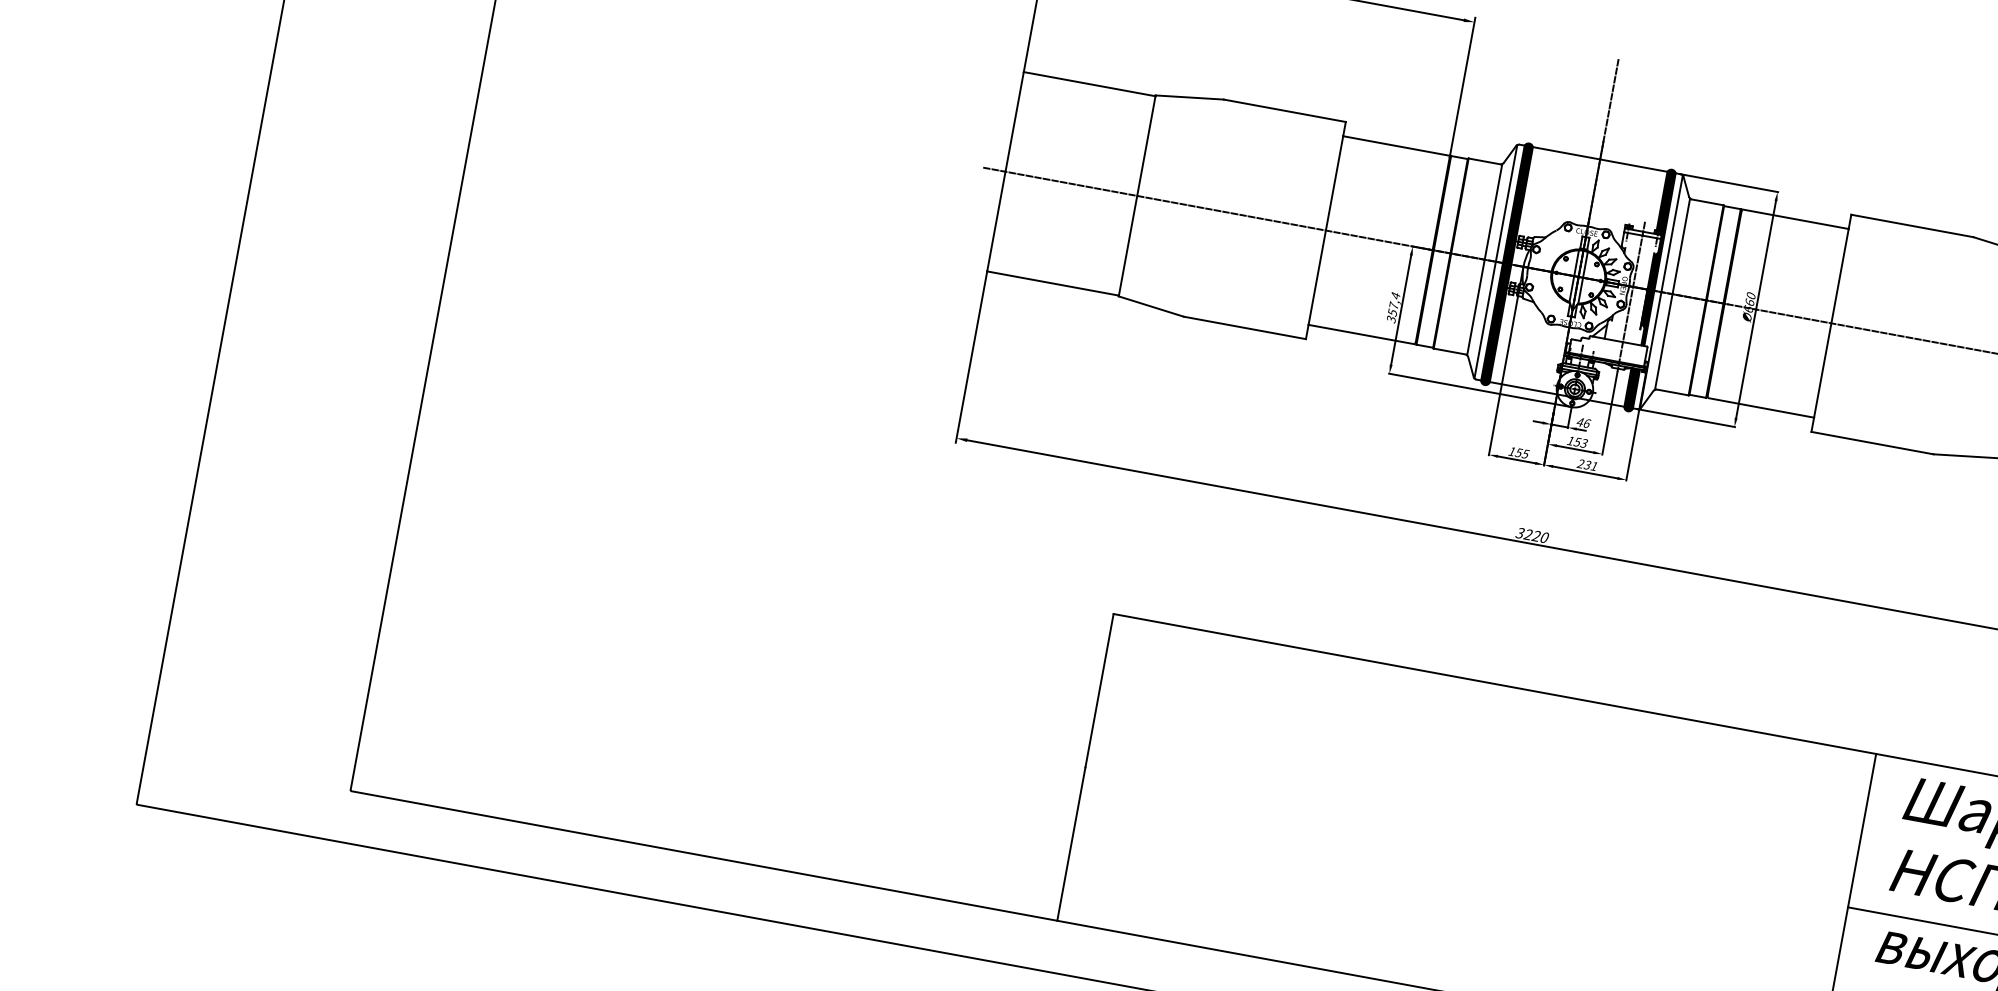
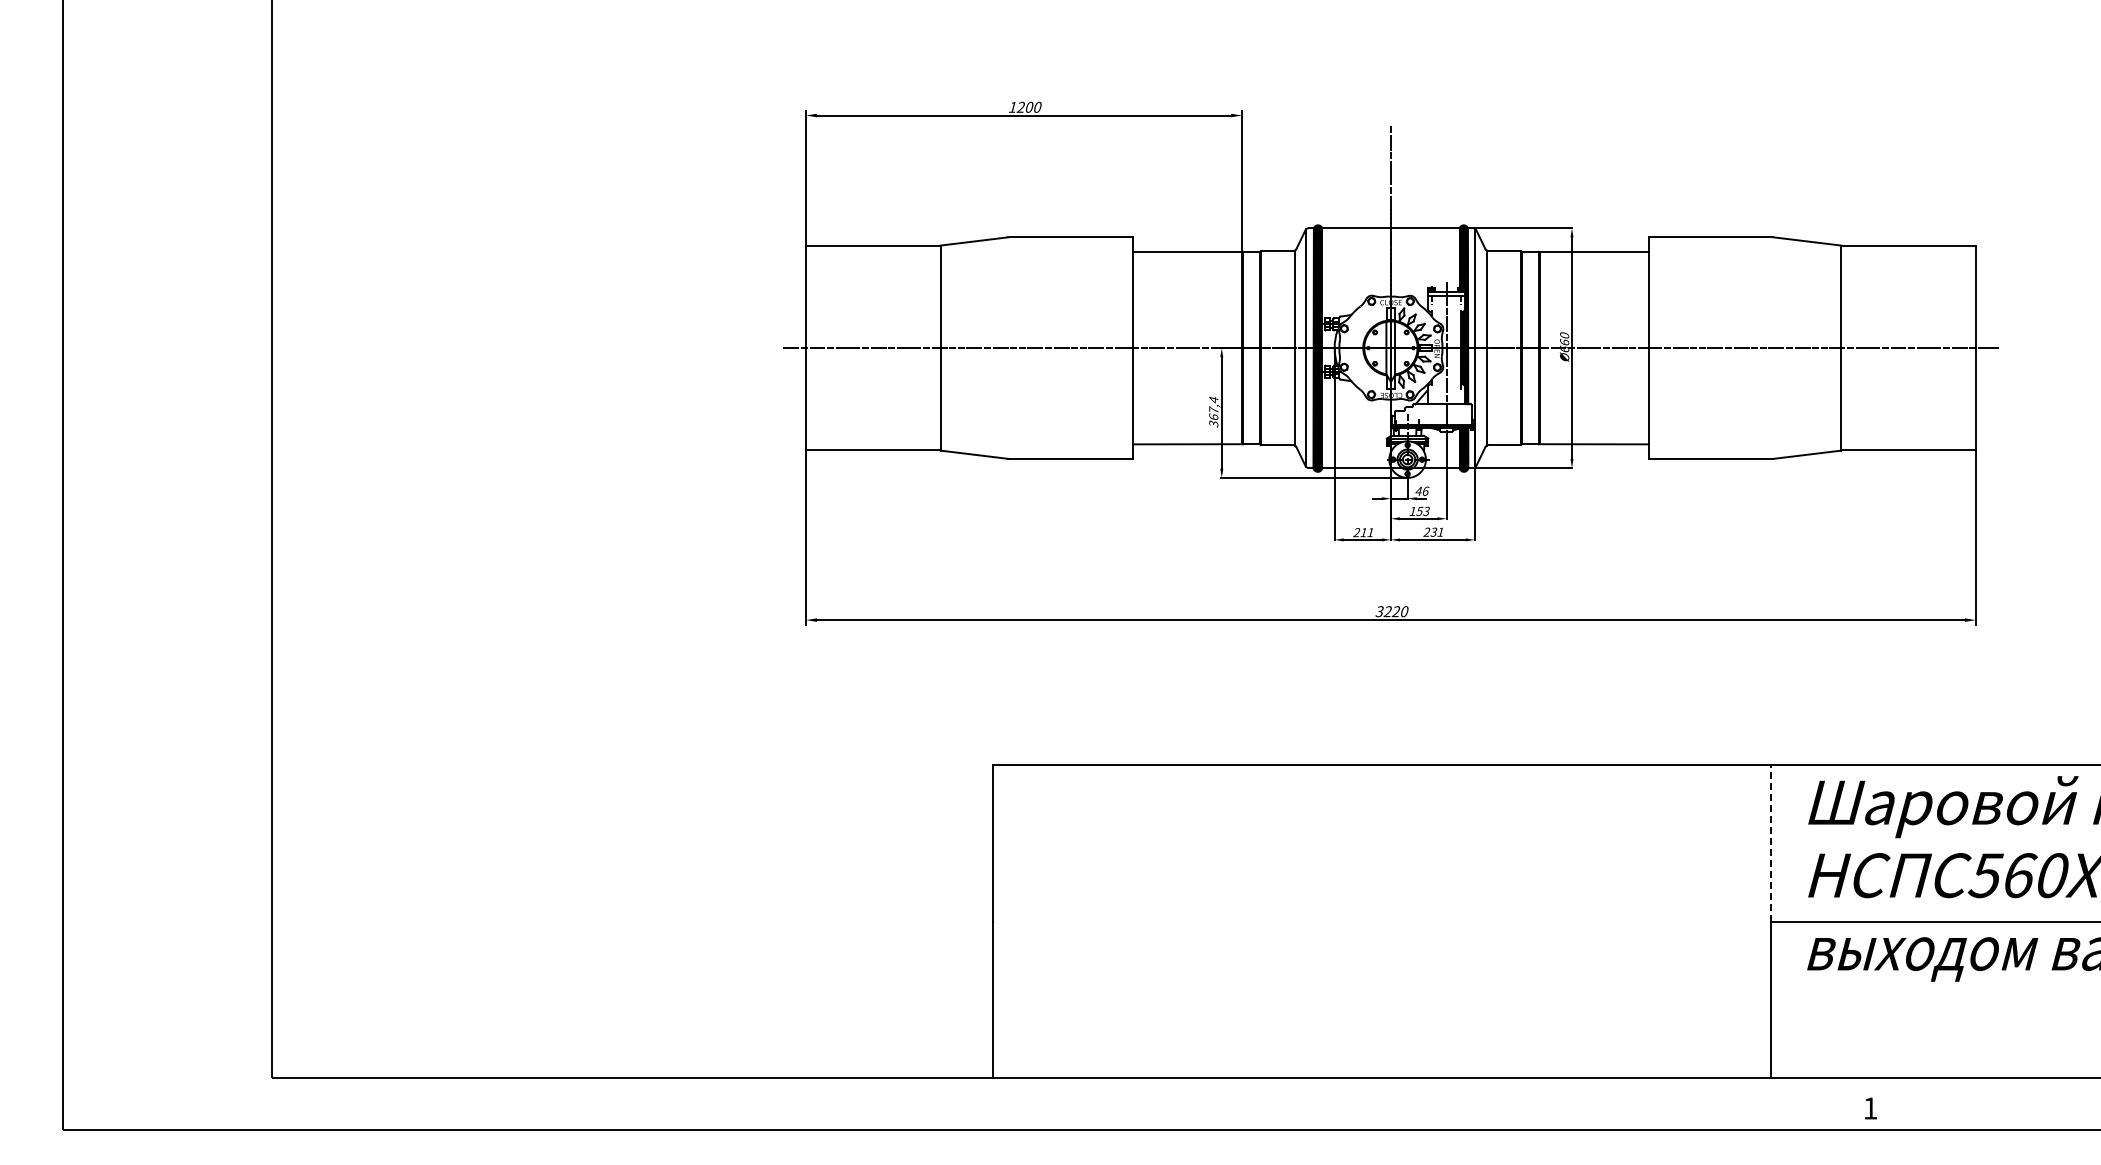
text: (1392, 312) -> (1213, 416), 357,4 -> 367,4
text: (1518, 452) -> (1363, 532), 155 -> 211
line: (1862, 829) -> (1771, 842), solid -> dashed

